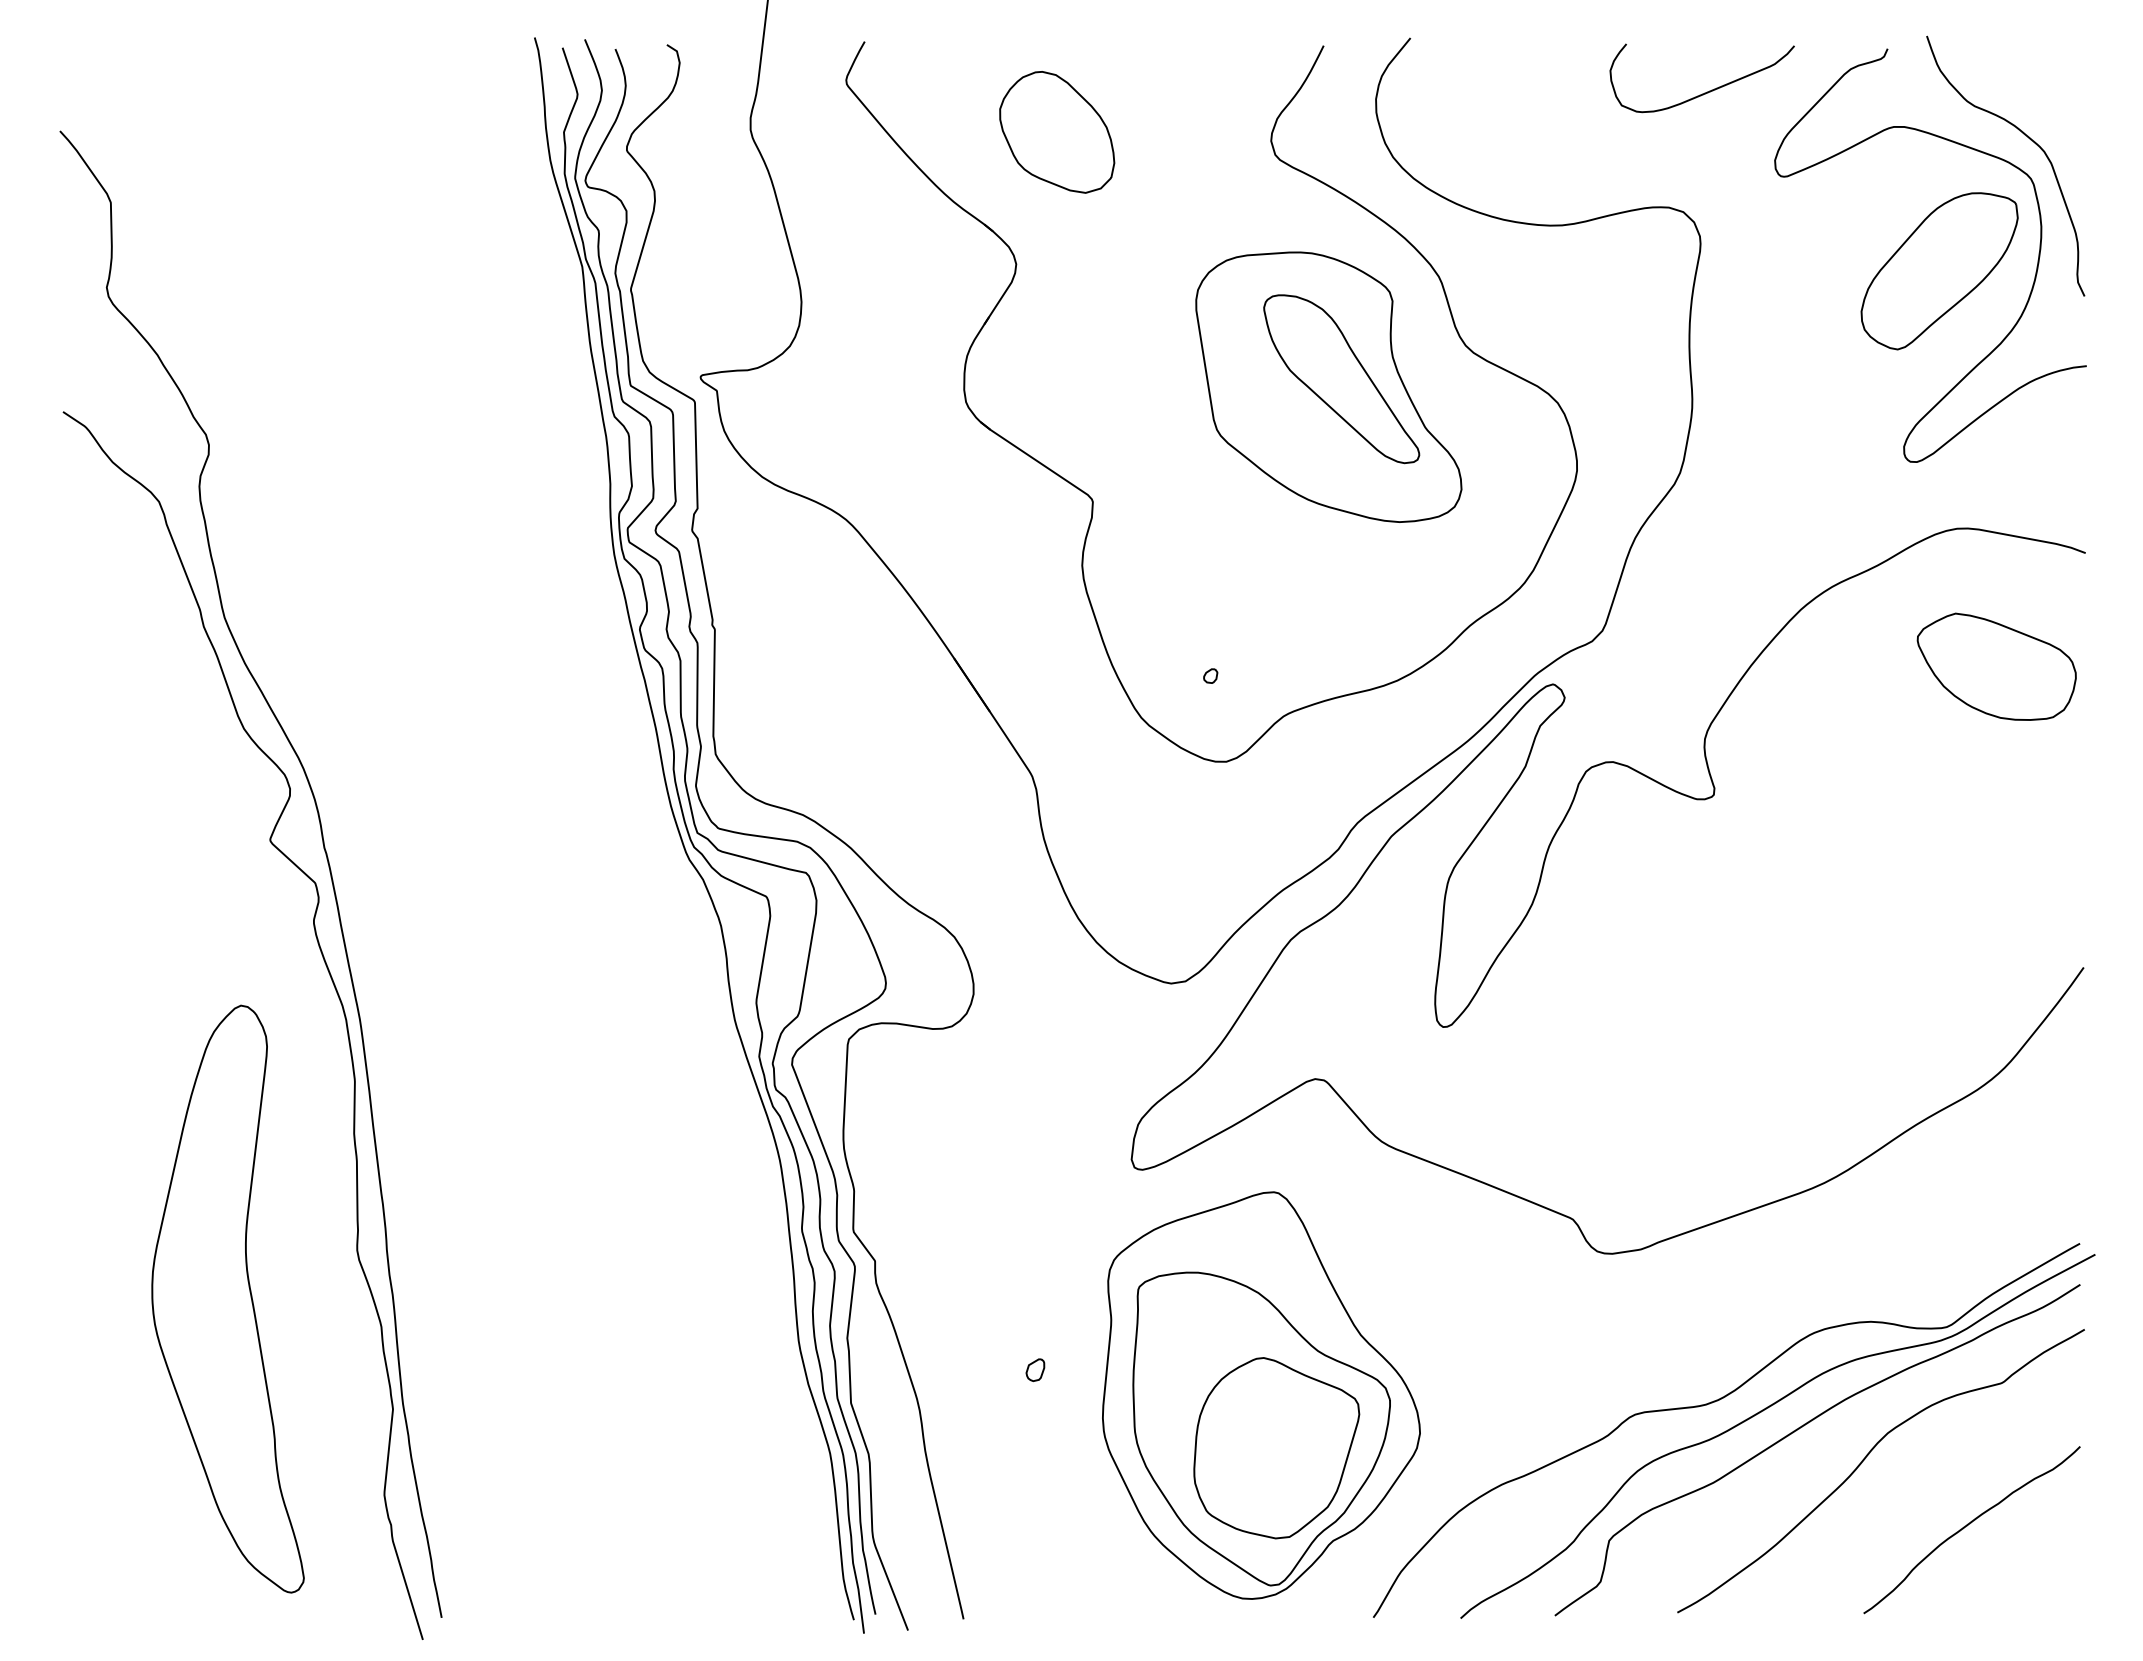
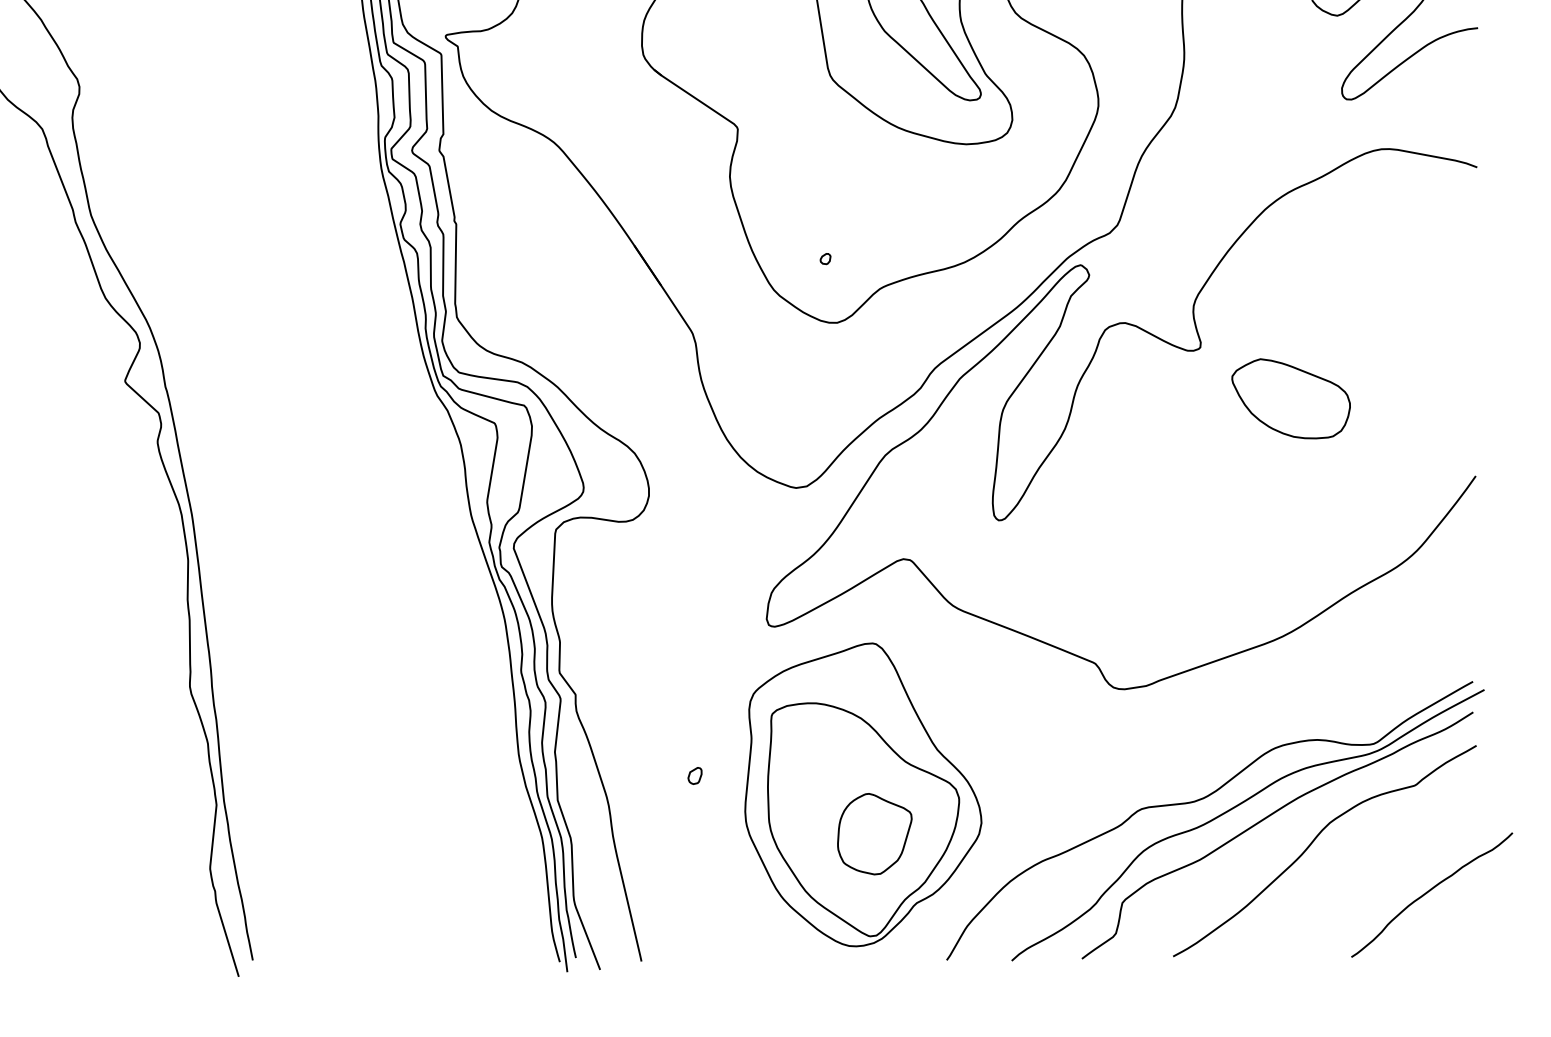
part: (1996, 666) -> (1290, 398), moved
part: (227, 1298) -> (93, 722), removed
part: (1276, 1448) -> (874, 834), size x0.6
curve: (1967, 1526) -> (1428, 892), moved

